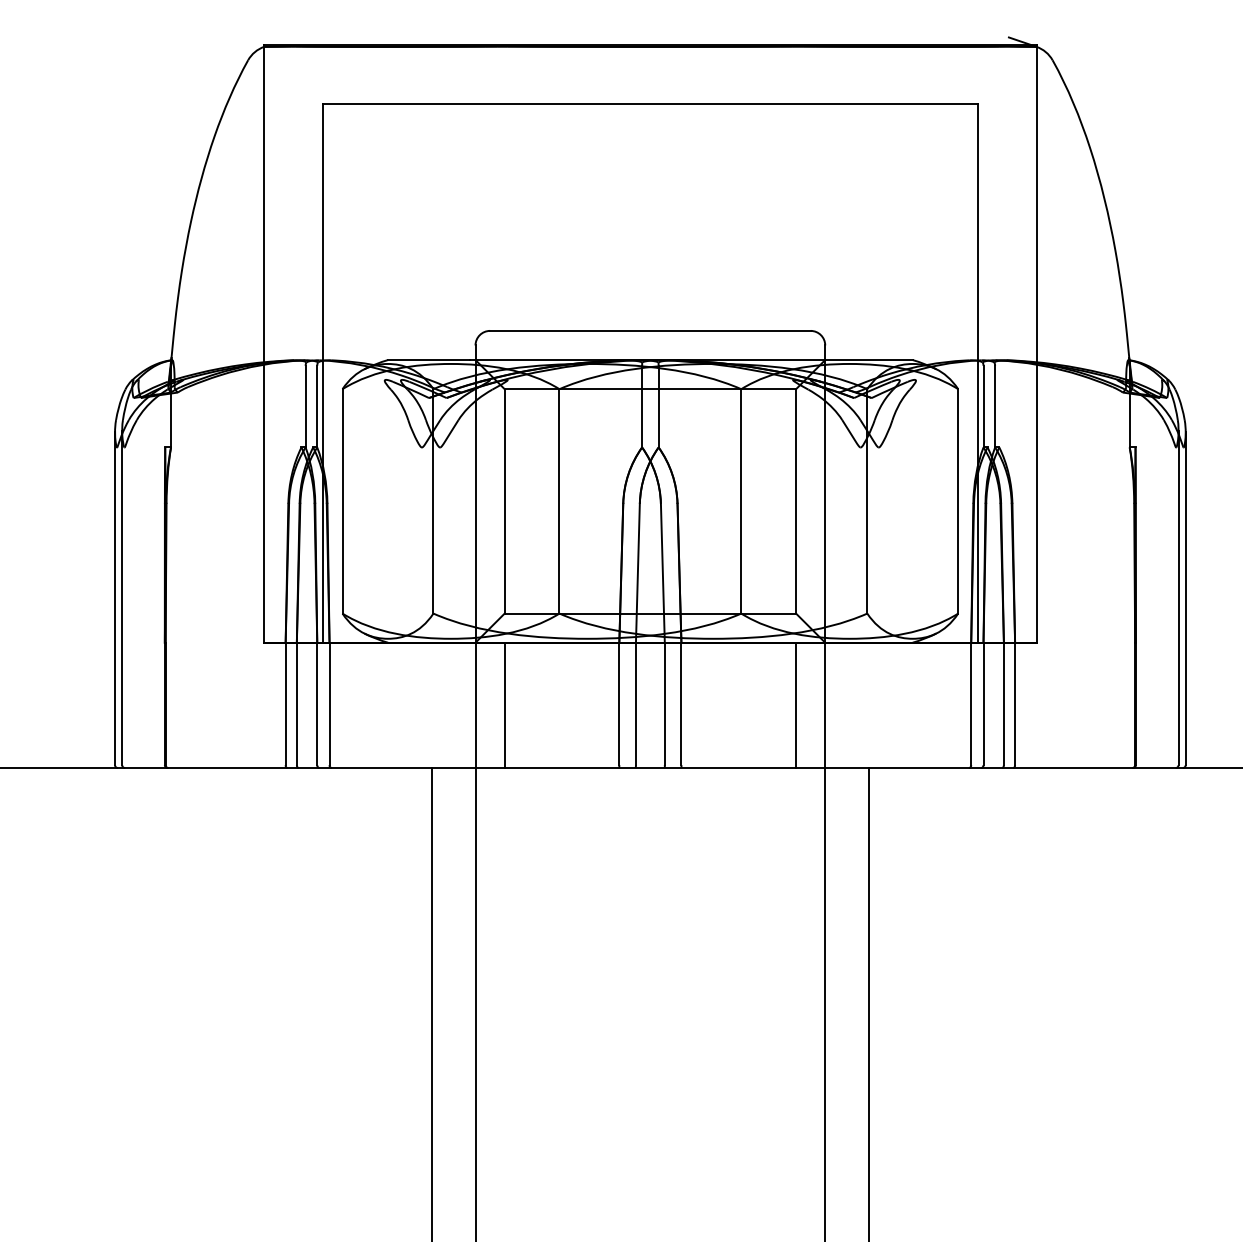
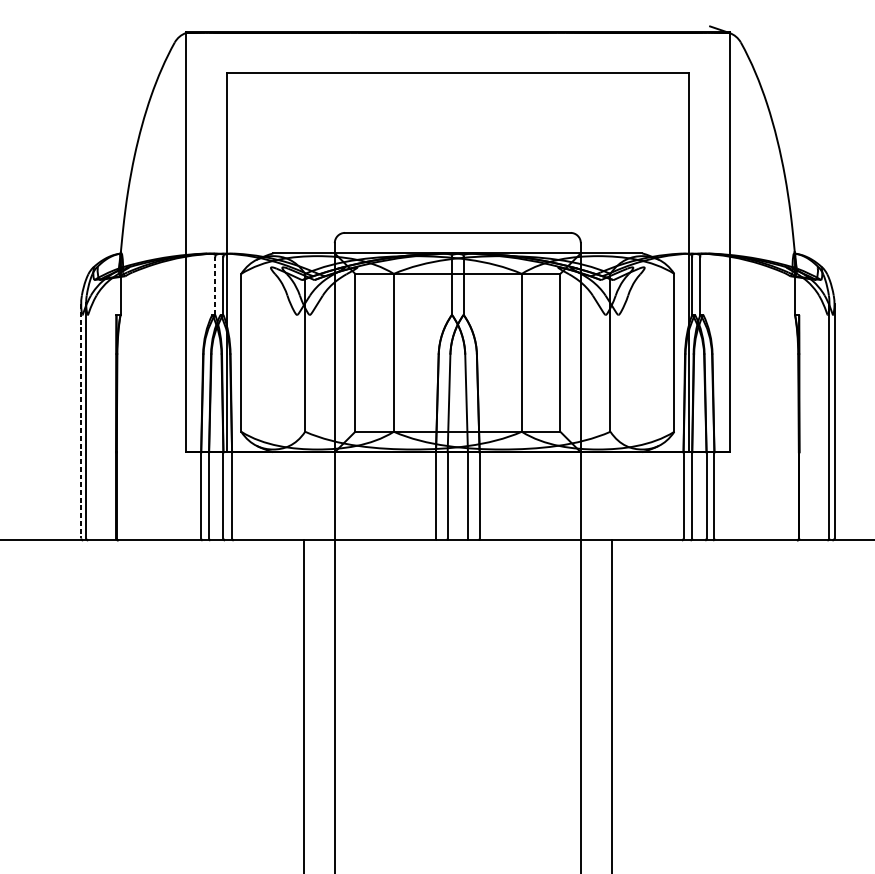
line: (305, 406) -> (215, 286), solid -> dashed
line: (115, 599) -> (81, 421), solid -> dashed
line: (504, 705) -> (355, 496), removed
line: (796, 705) -> (560, 496), removed

